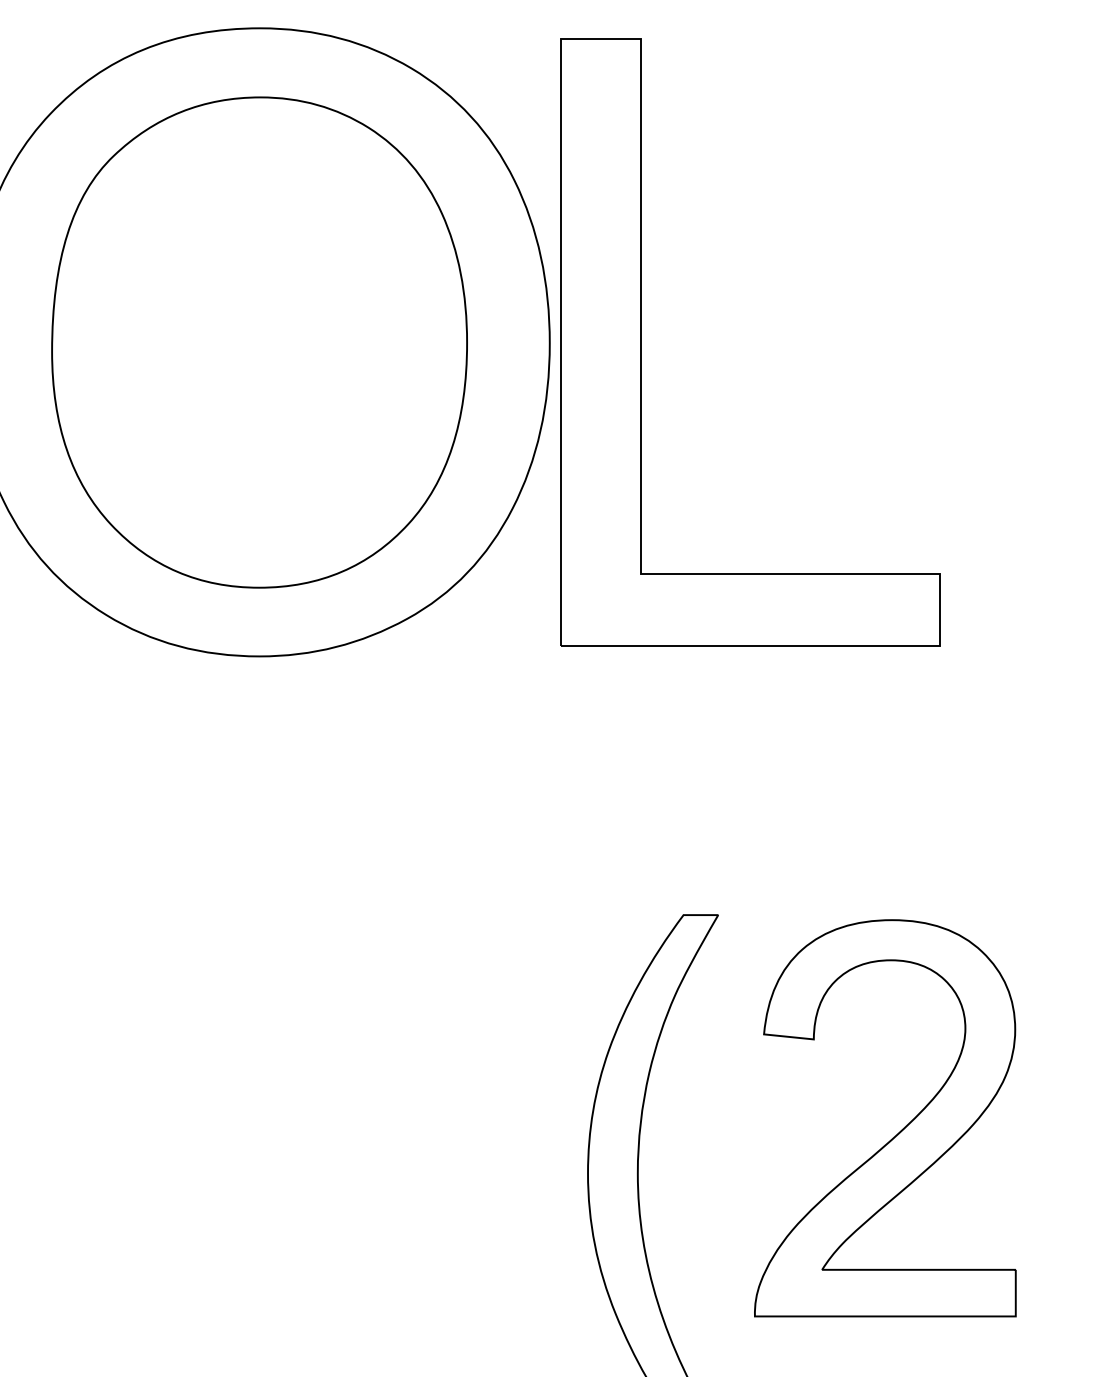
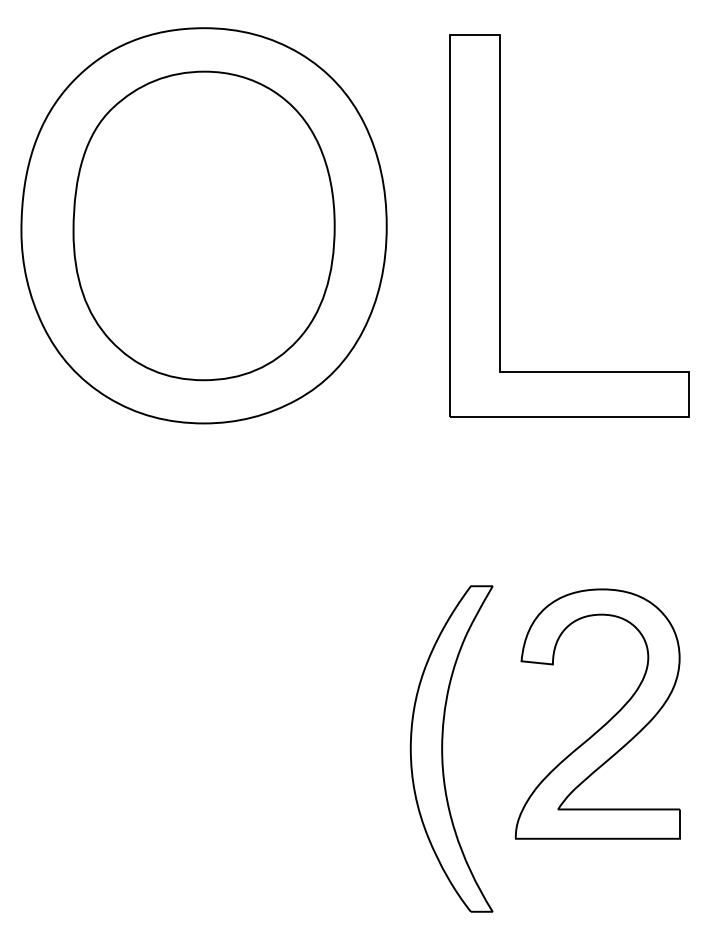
part: (641, 341) -> (500, 225), moved

